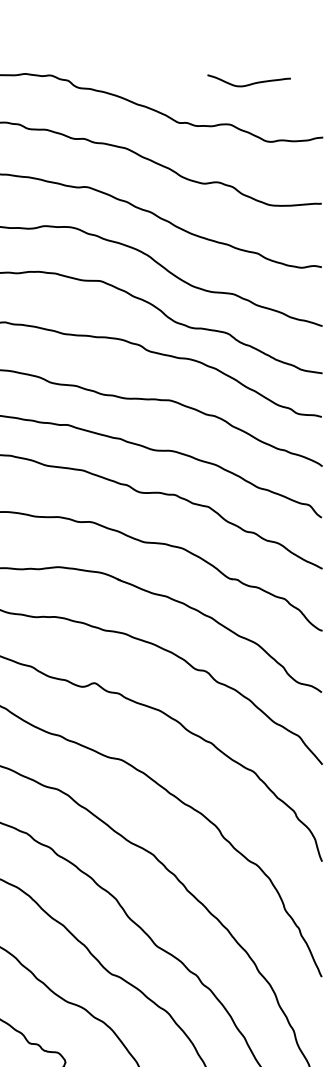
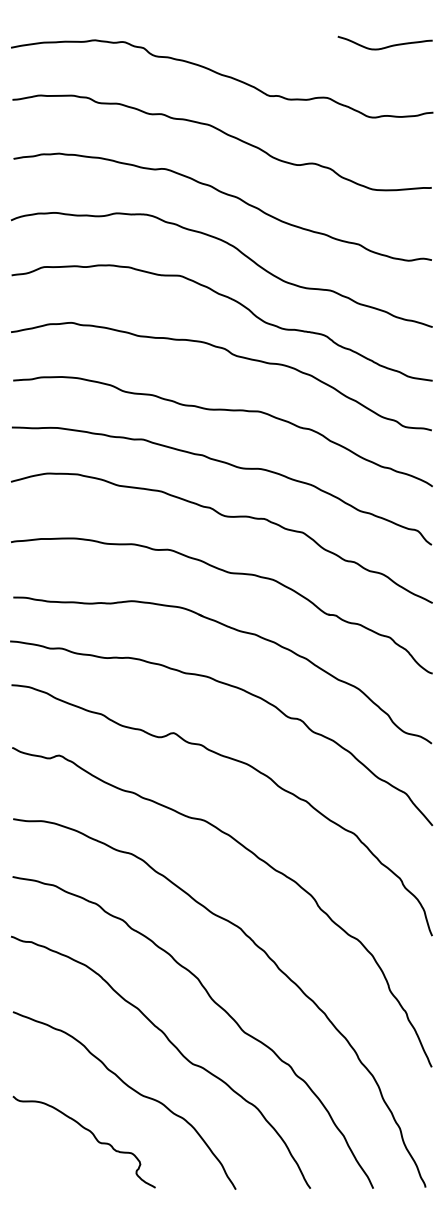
curve: (249, 83) -> (385, 46), moved

